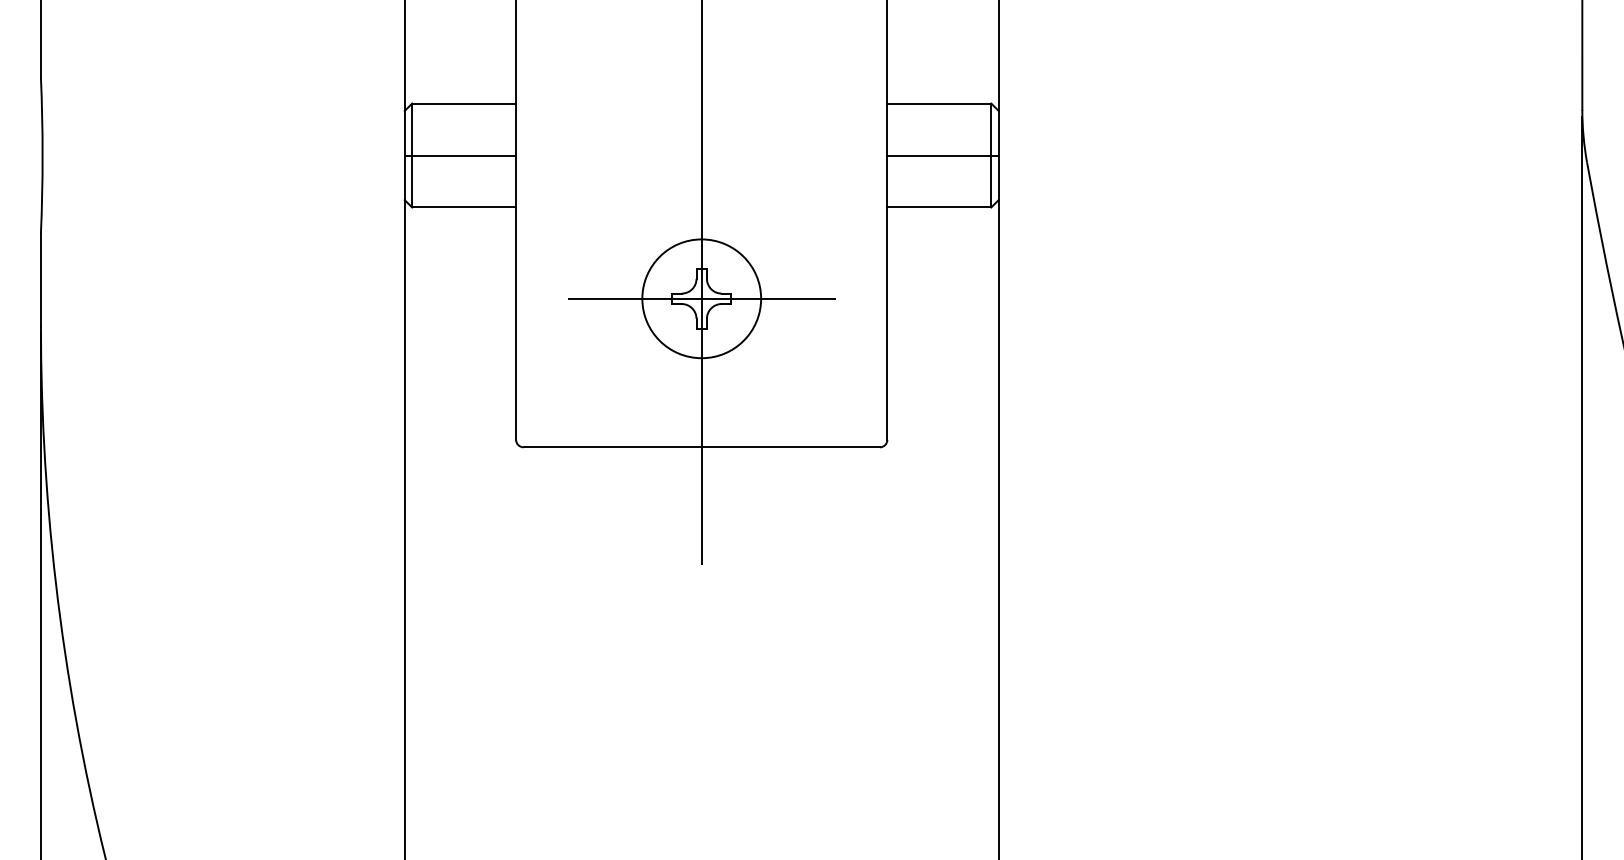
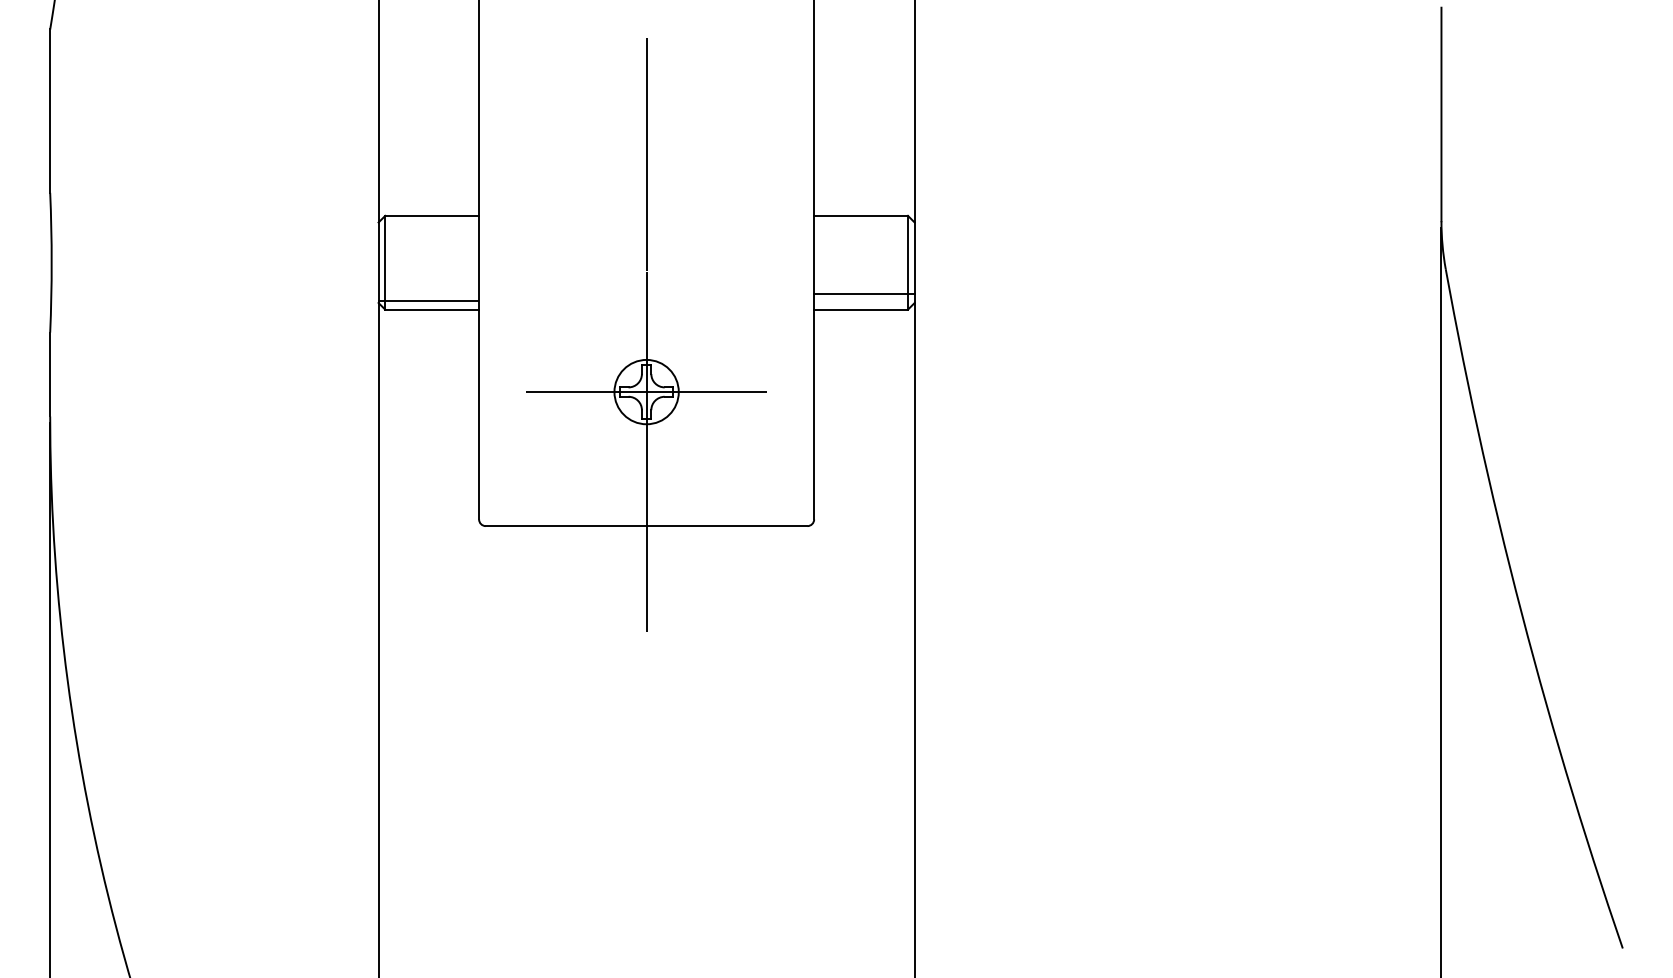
line: (460, 155) -> (428, 300), moved
line: (943, 155) -> (864, 293), moved
circle: (701, 298) -> (646, 391), size x0.6

